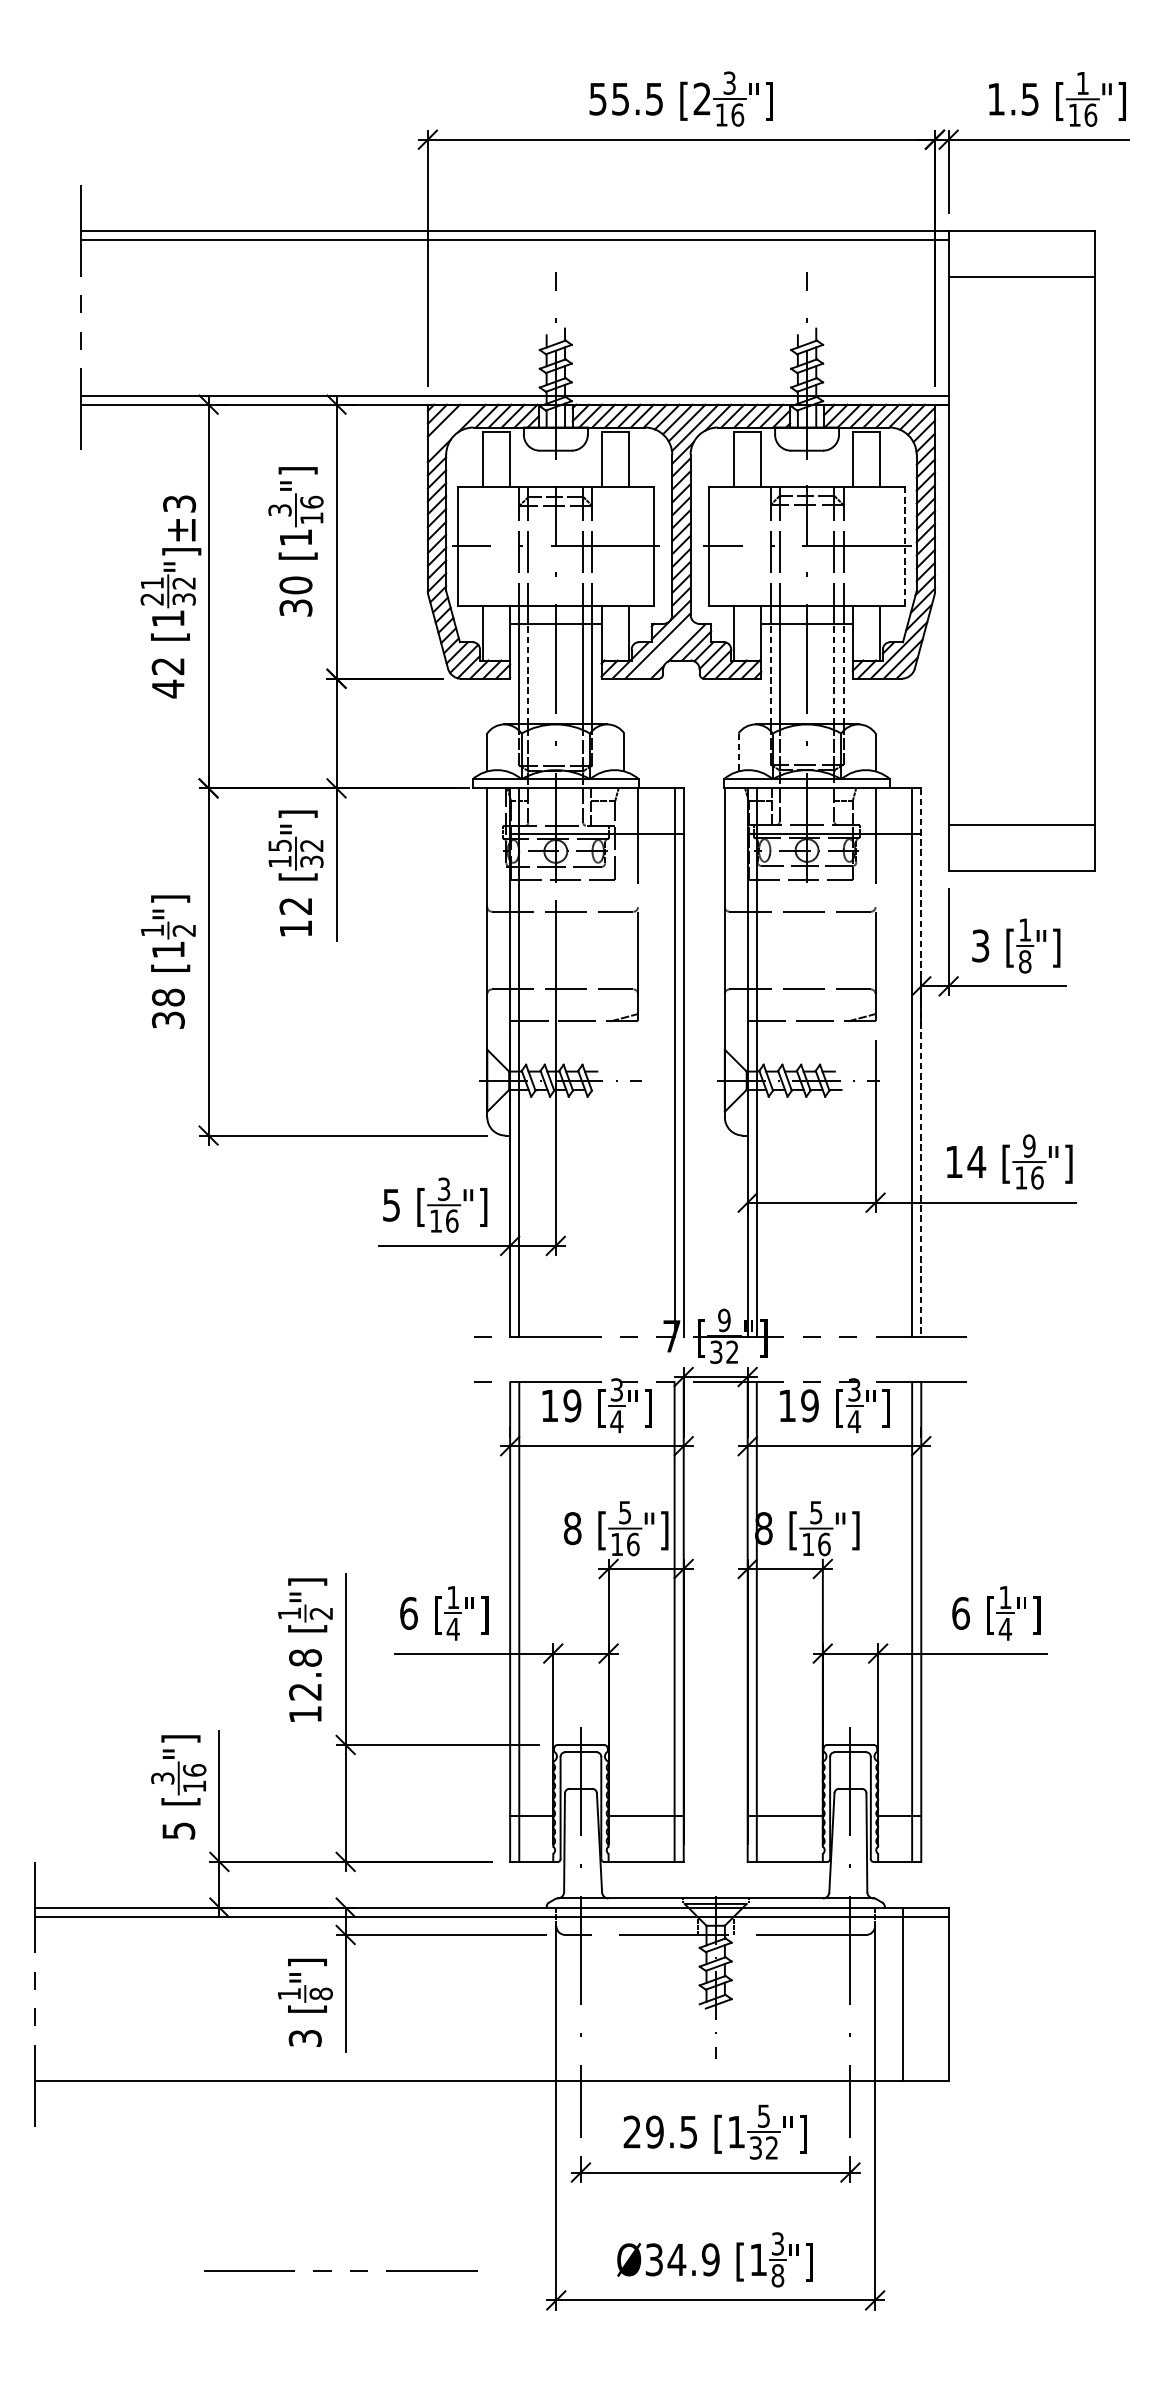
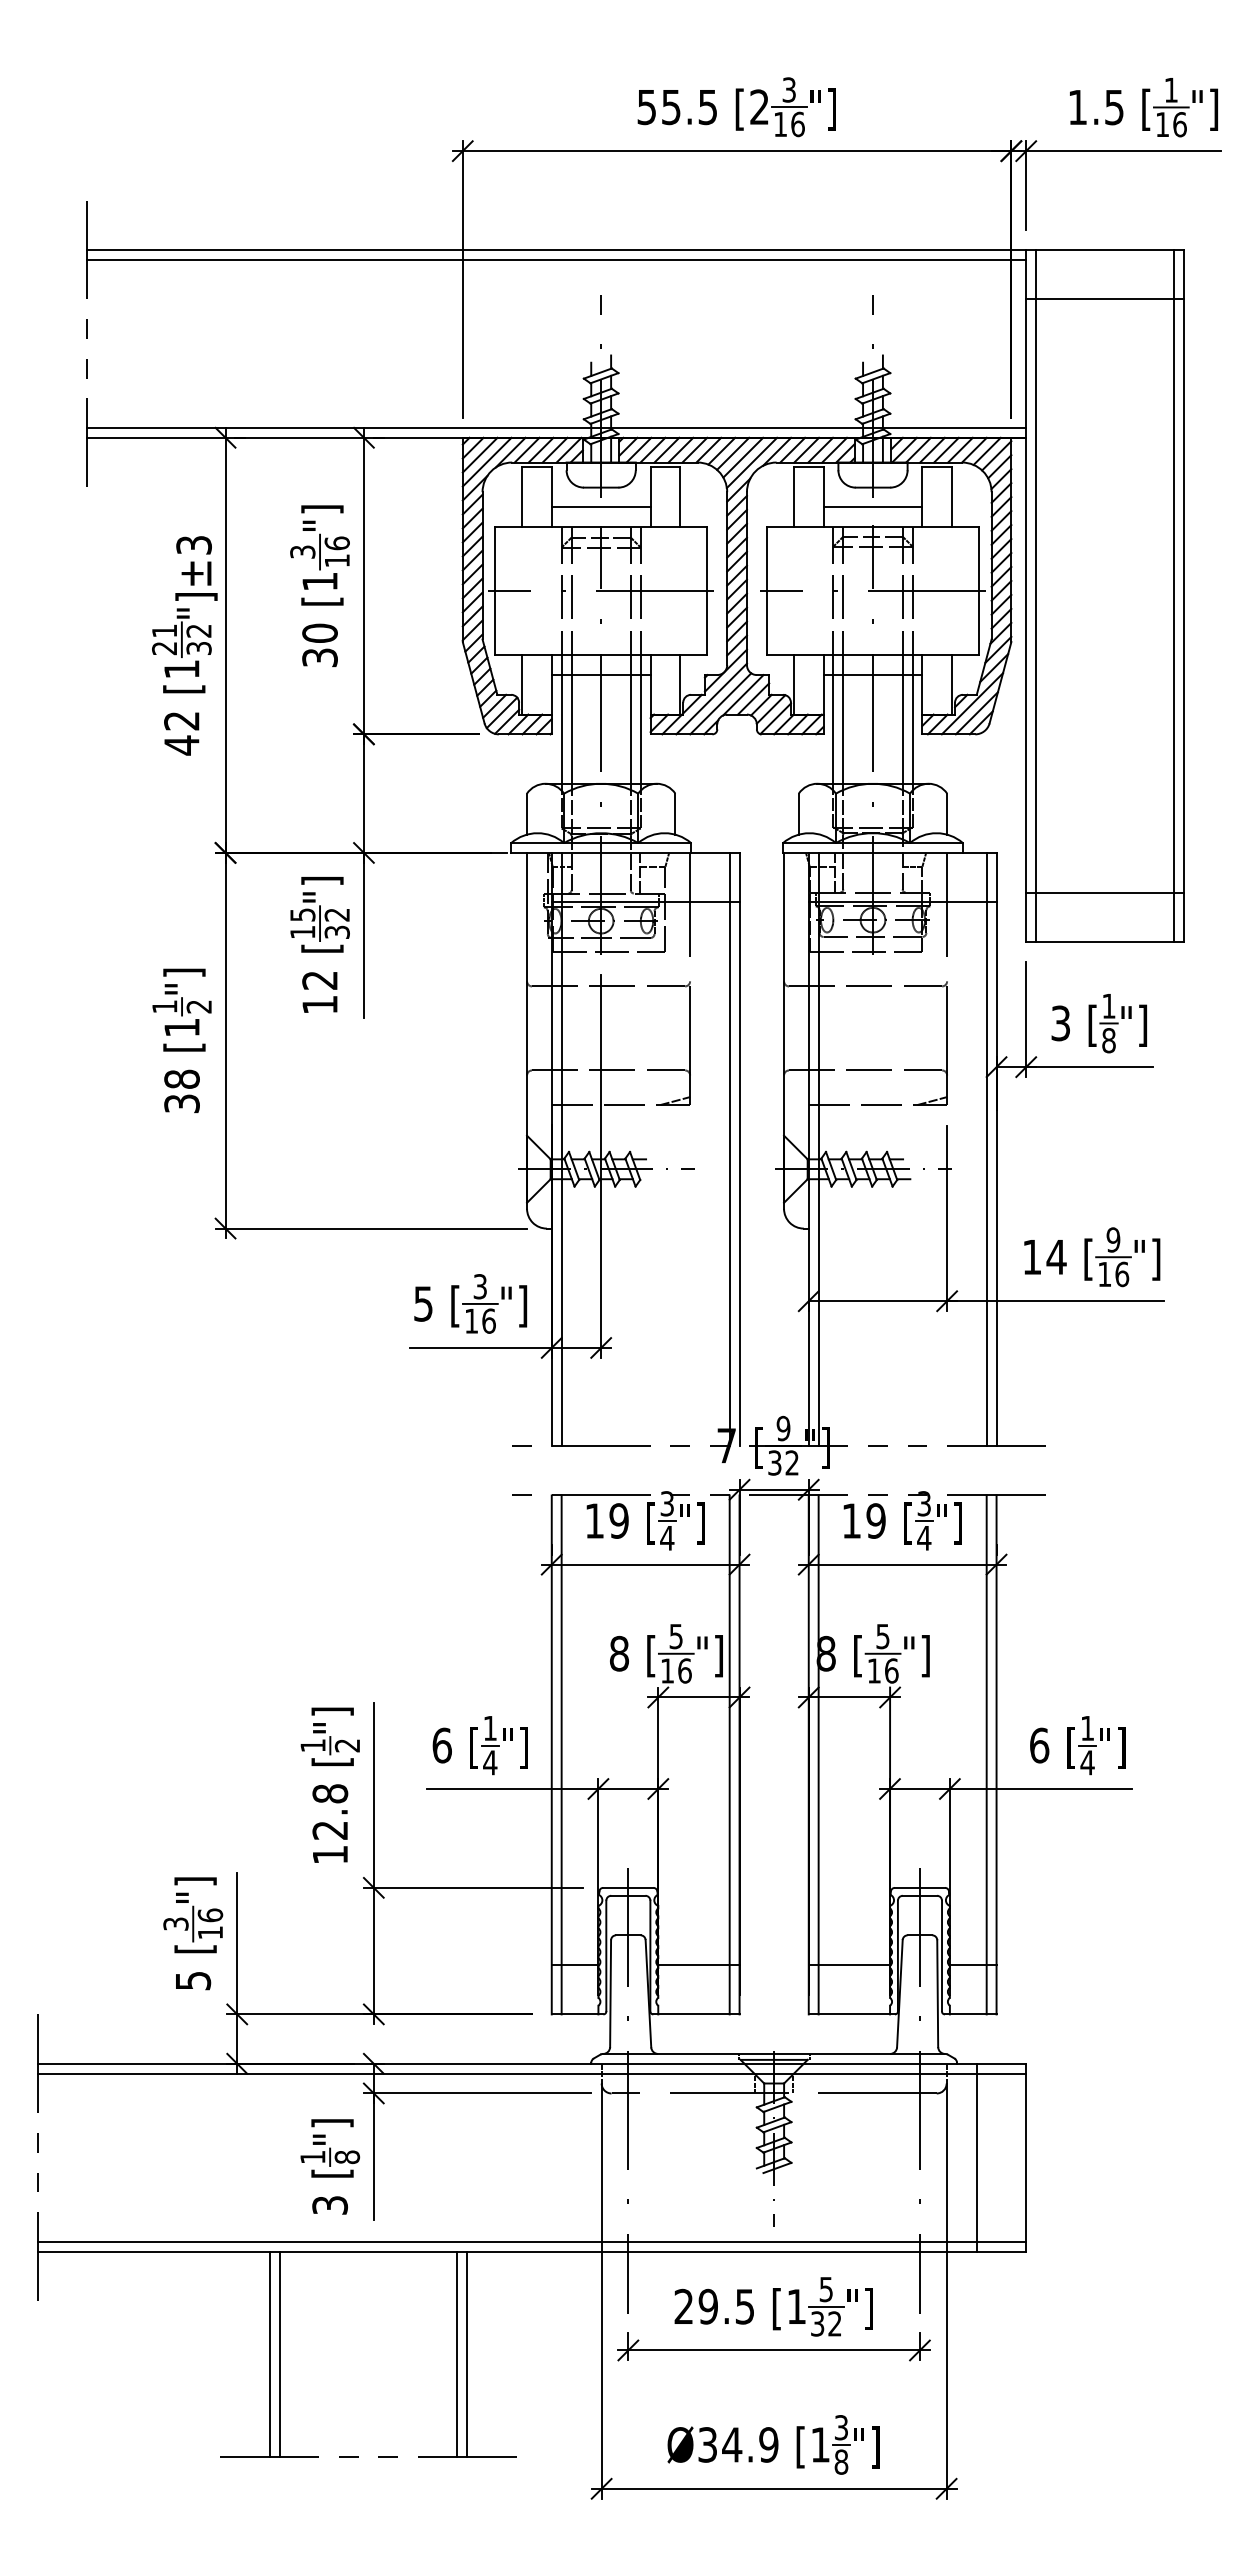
line: (449, 426) -> (486, 461), added
line: (555, 469) -> (600, 507), added
line: (806, 469) -> (872, 507), added
line: (905, 546) -> (979, 591), dashed -> solid
line: (958, 550) -> (1036, 595), added
line: (1085, 550) -> (1174, 595), added
line: (666, 650) -> (720, 703), added
line: (528, 673) -> (571, 728), dashed -> solid
line: (770, 673) -> (833, 728), dashed -> solid
line: (834, 673) -> (902, 728), dashed -> solid
line: (843, 673) -> (912, 728), dashed -> solid
line: (738, 752) -> (798, 814), dashed -> solid
line: (921, 1062) -> (996, 1149), dashed -> solid
line: (491, 2071) -> (531, 2241), added
line: (249, 2175) -> (269, 2353), added
line: (258, 2175) -> (279, 2353), added
line: (423, 2175) -> (457, 2353), added
line: (432, 2175) -> (467, 2353), added

